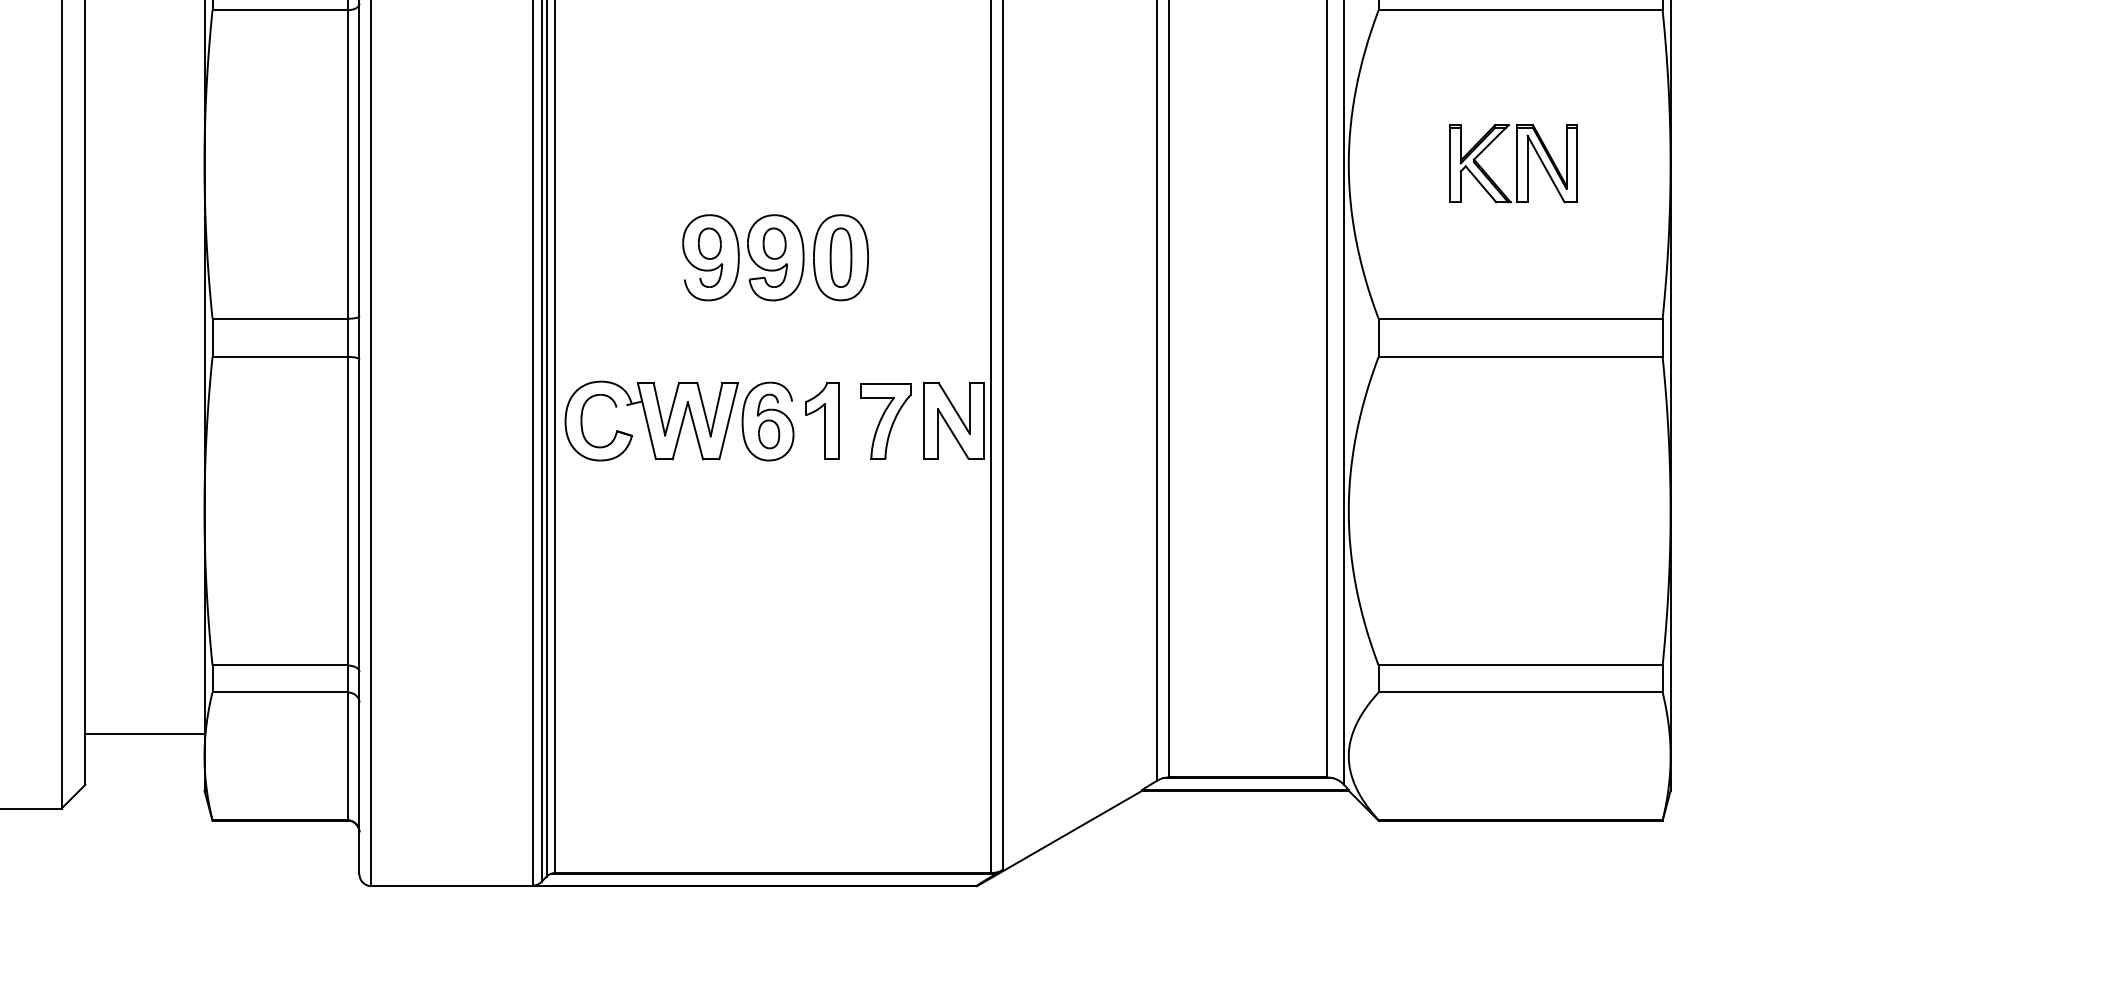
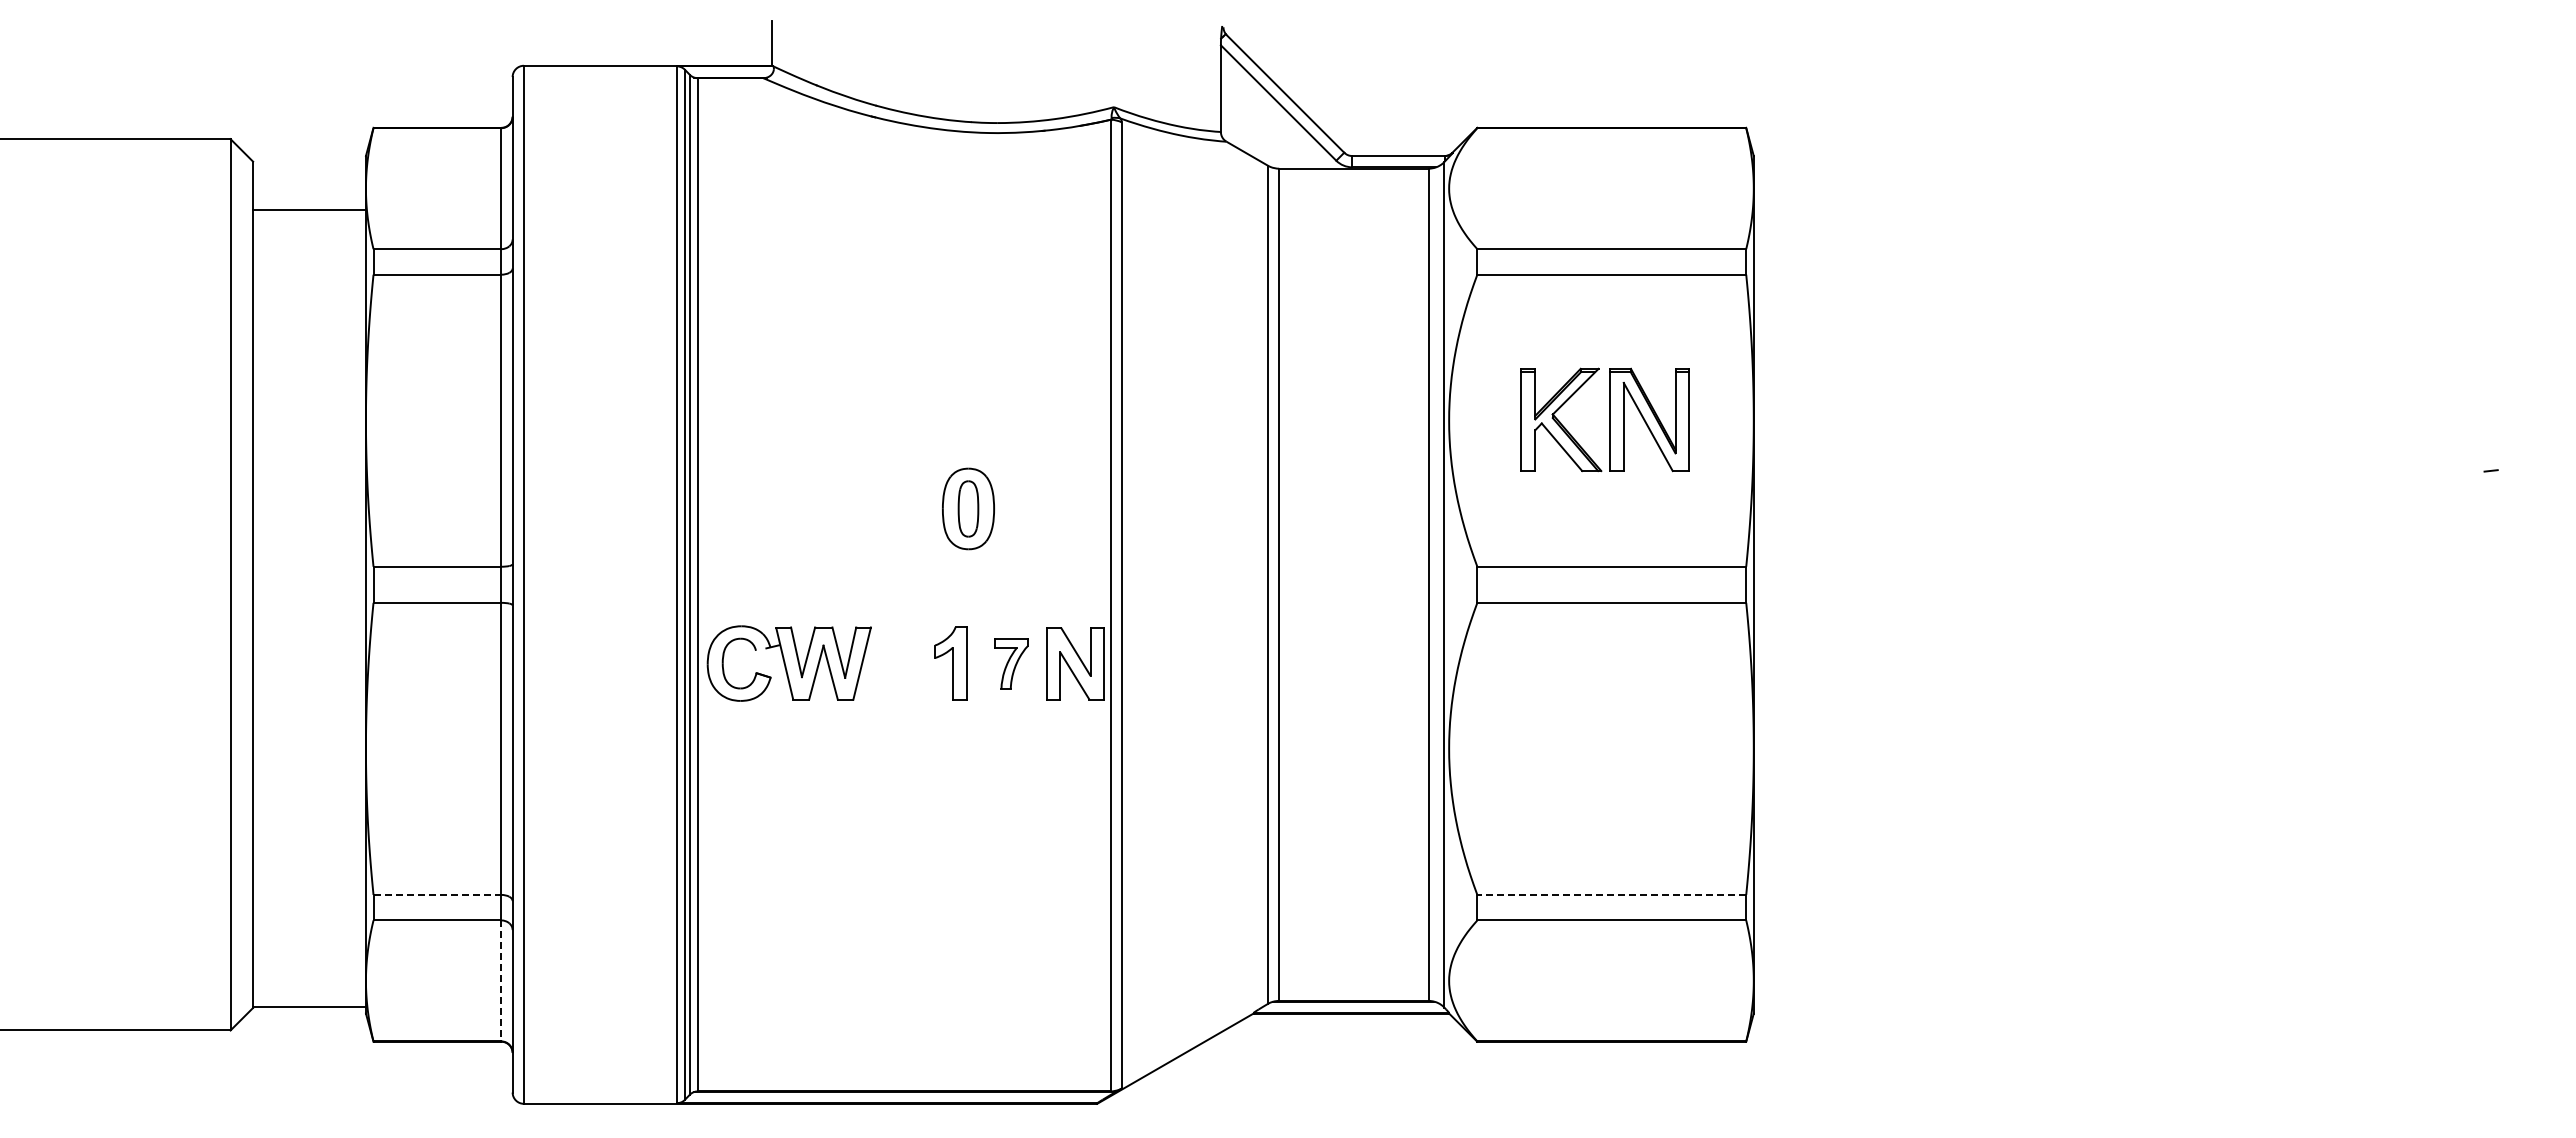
part: (1512, 163) -> (1604, 419), size x1.4
part: (742, 257) -> (875, 508), removed
part: (768, 420) -> (899, 663), removed
part: (886, 420) -> (1011, 663), size x0.7
line: (280, 665) -> (437, 894), solid -> dashed
line: (1520, 665) -> (1611, 894), solid -> dashed
line: (144, 733) -> (309, 1006), moved
line: (347, 756) -> (501, 981), solid -> dashed

